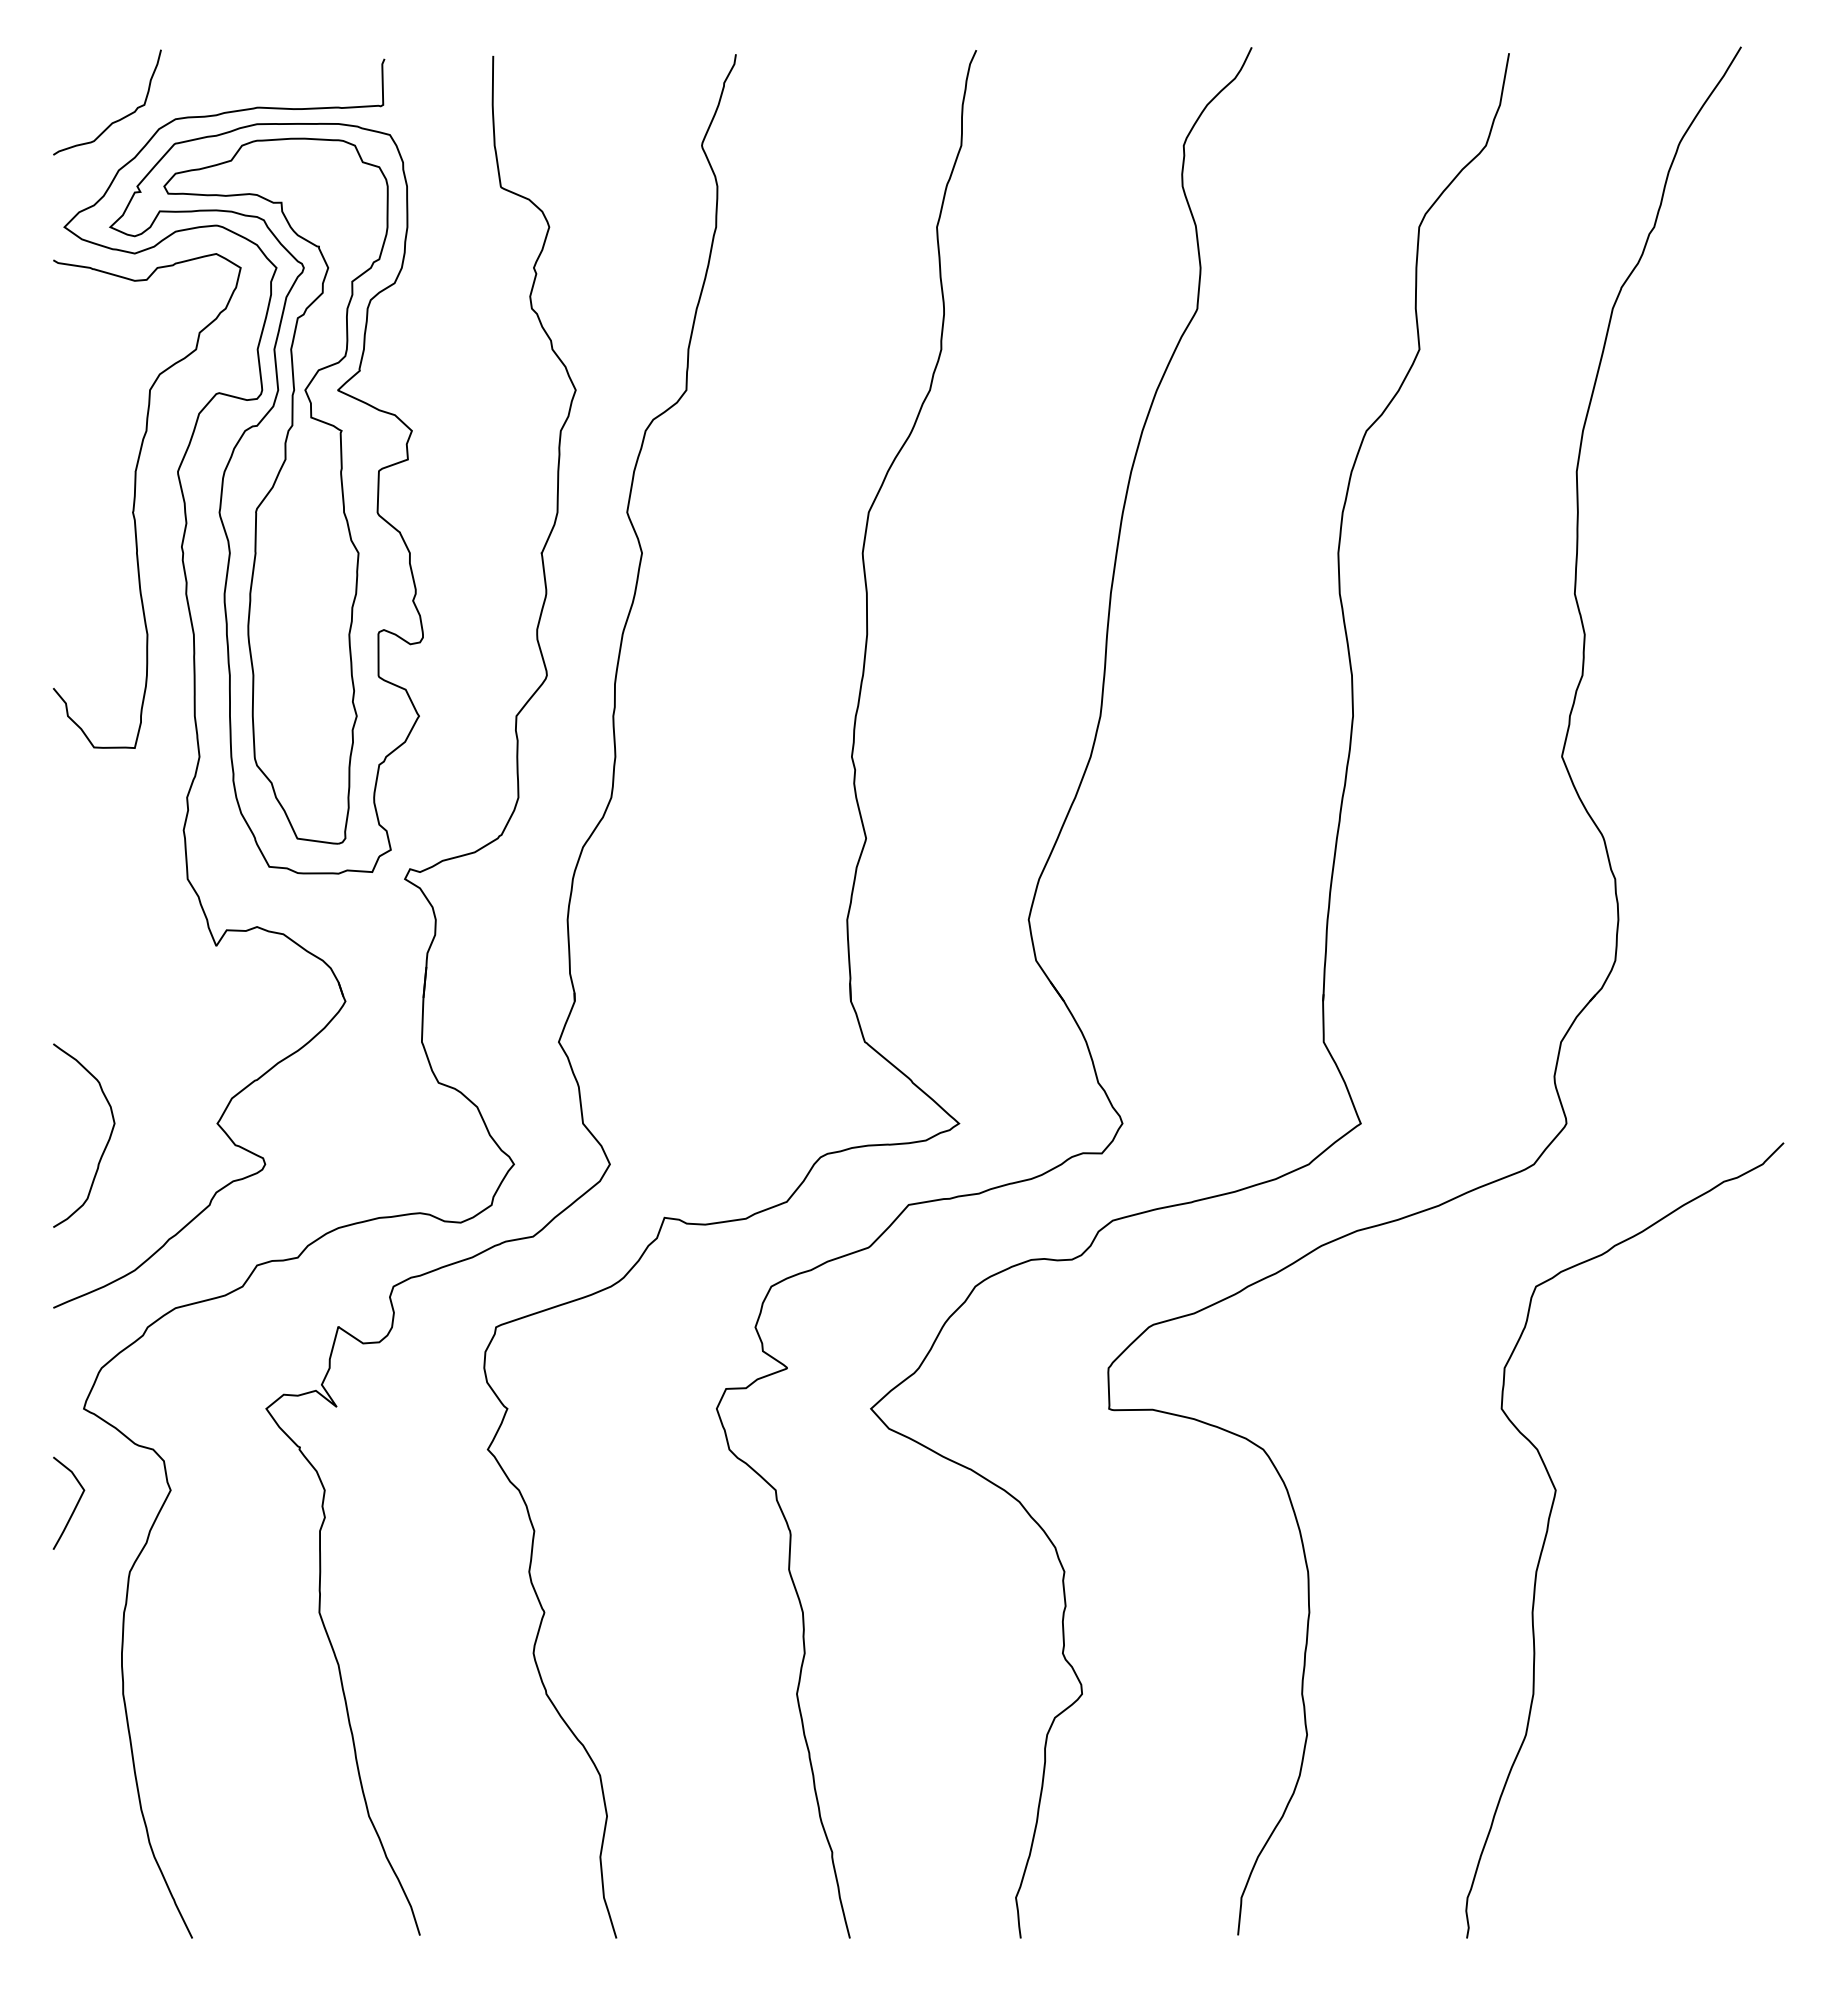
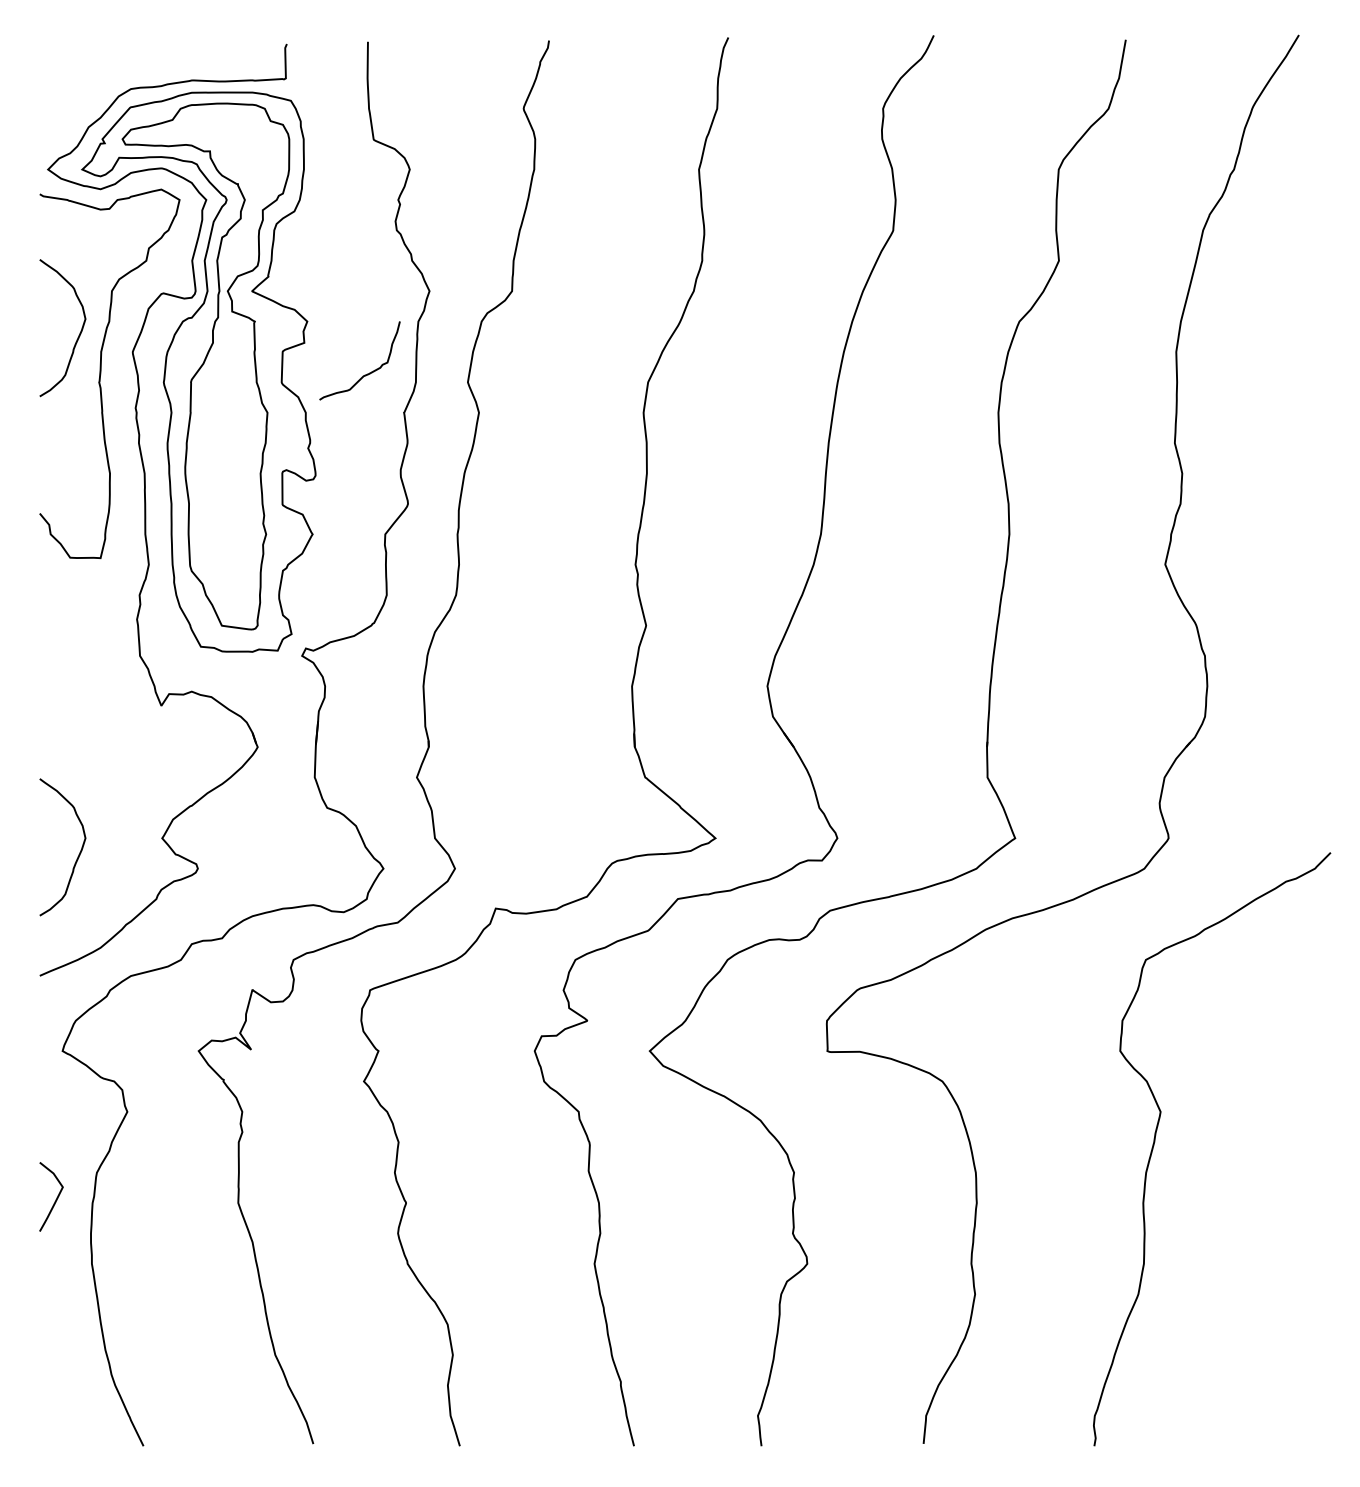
curve: (113, 121) -> (364, 374), moved
curve: (105, 449) -> (78, 335), added
curve: (75, 1505) -> (56, 1198), moved

